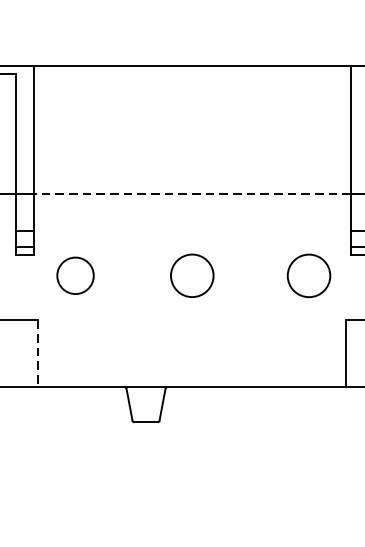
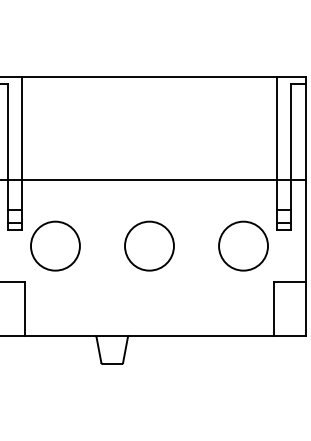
line: (192, 193) -> (149, 179), dashed -> solid
circle: (75, 275) -> (55, 245), size x1.67
circle: (192, 275) -> (149, 245), size x1.43
circle: (309, 275) -> (243, 245), size x1.43
line: (38, 353) -> (25, 308), dashed -> solid

